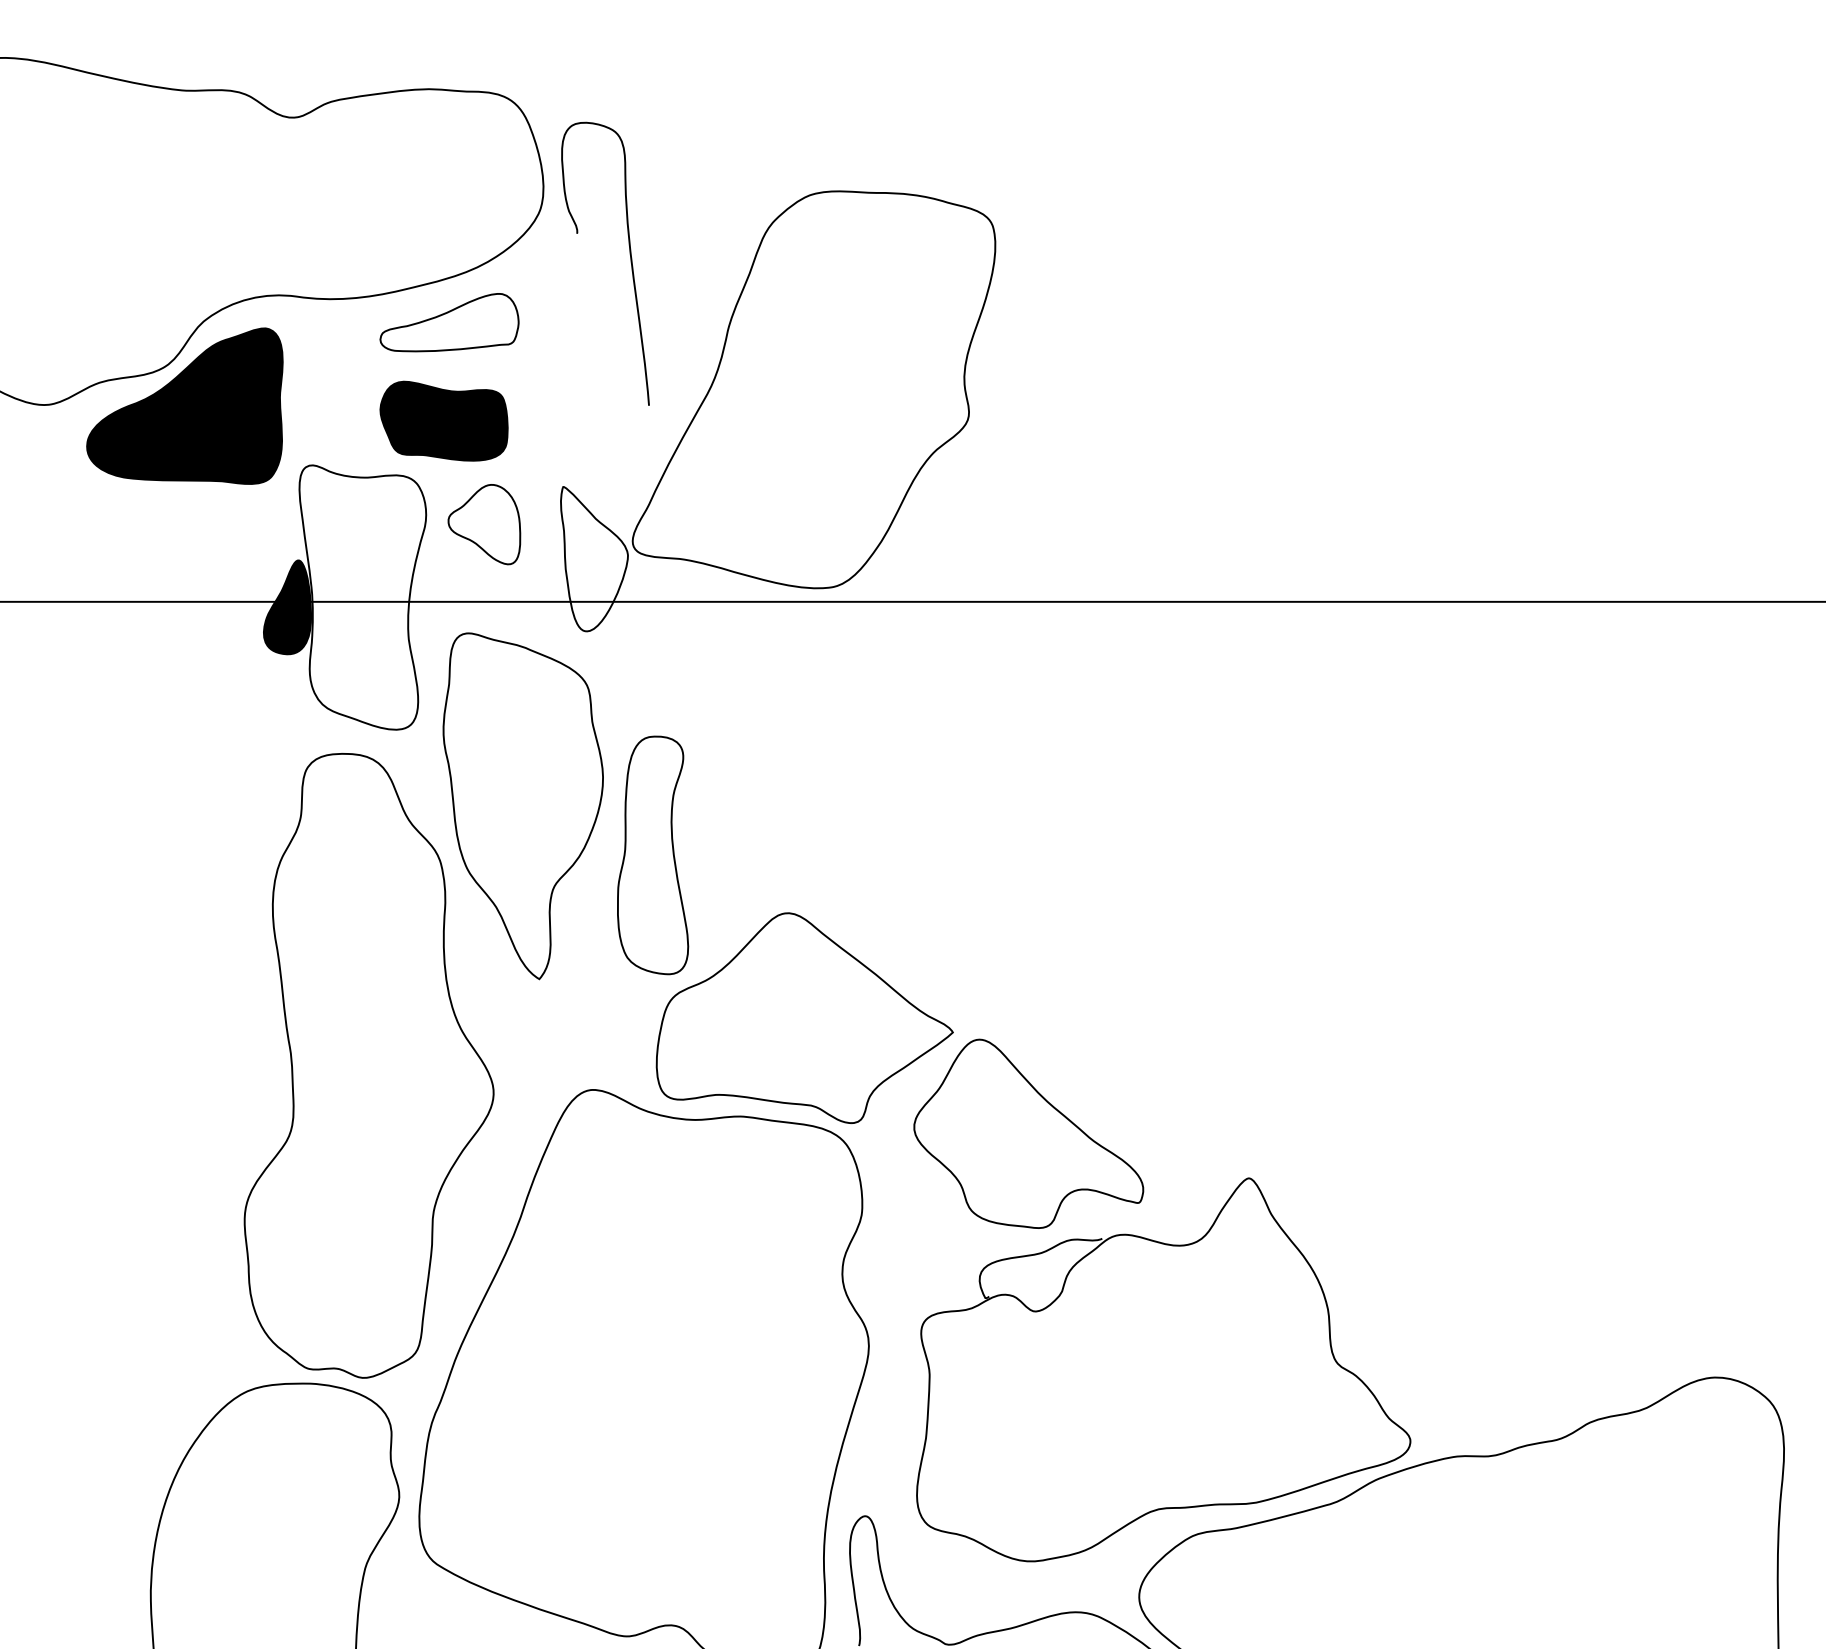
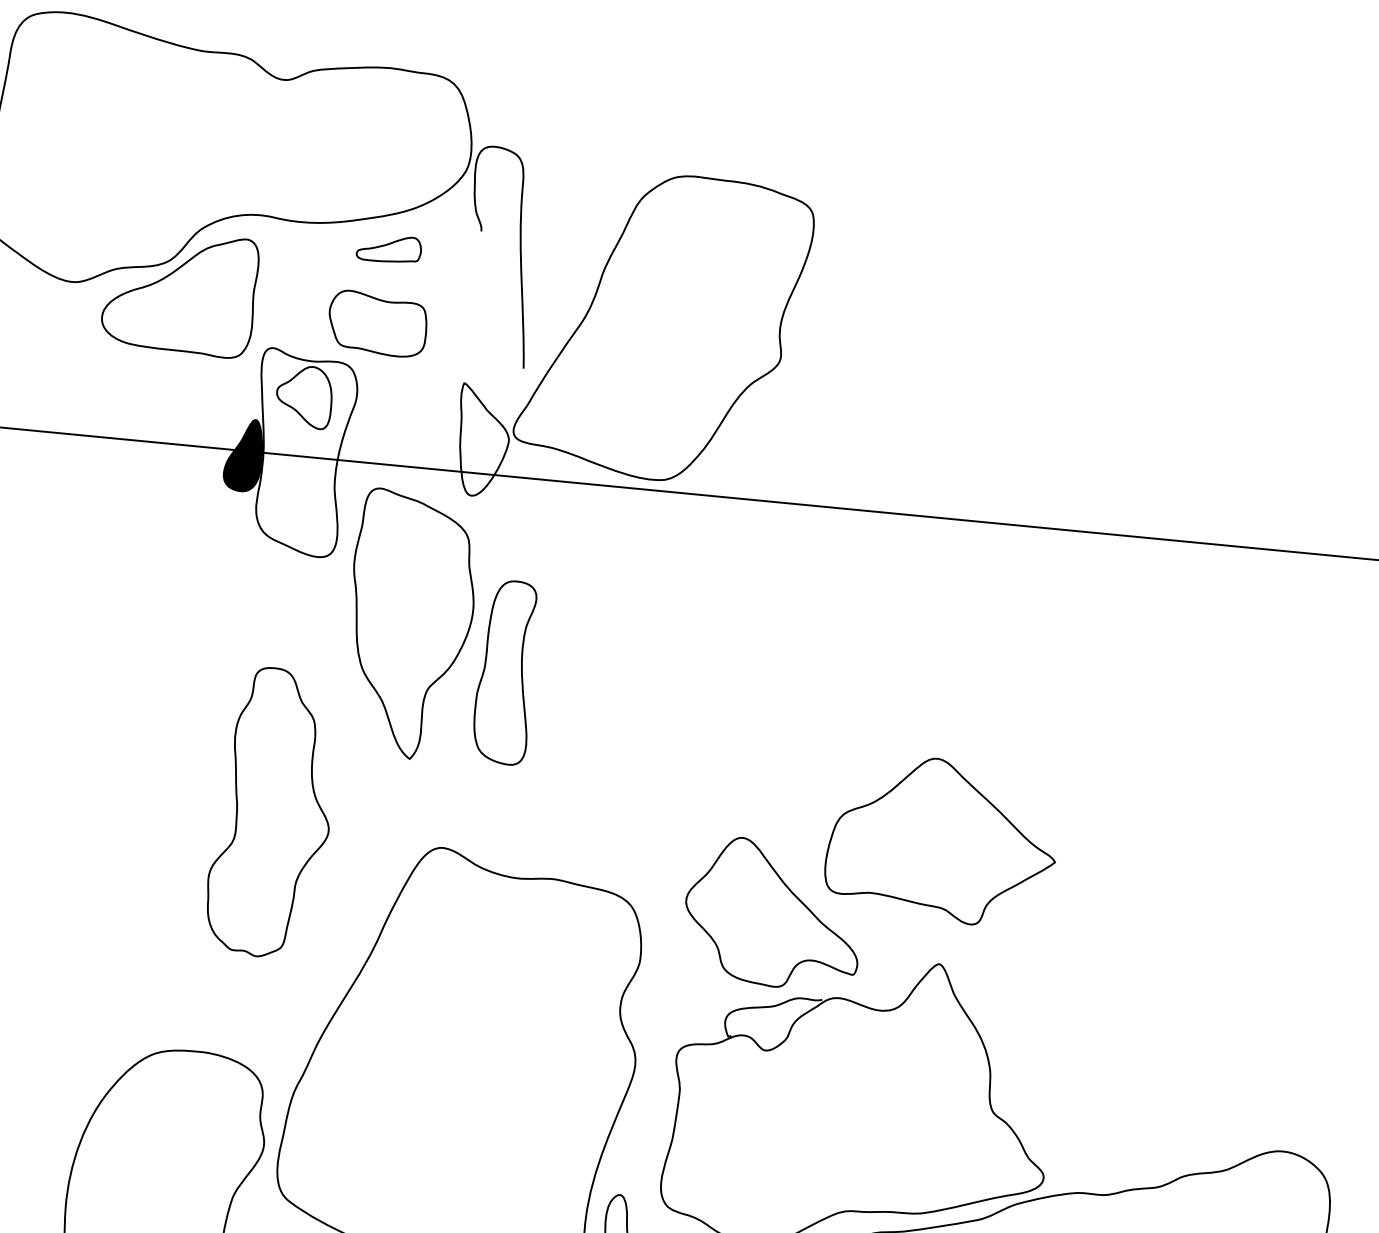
curve: (630, 262) -> (519, 257), moved
part: (449, 322) -> (389, 248), size x0.6
fill: (184, 405) -> (179, 292), removed
fill: (443, 420) -> (377, 323), removed
part: (484, 524) -> (304, 396), moved
part: (804, 1017) -> (942, 839), moved
part: (368, 1065) -> (272, 812), size x0.6

